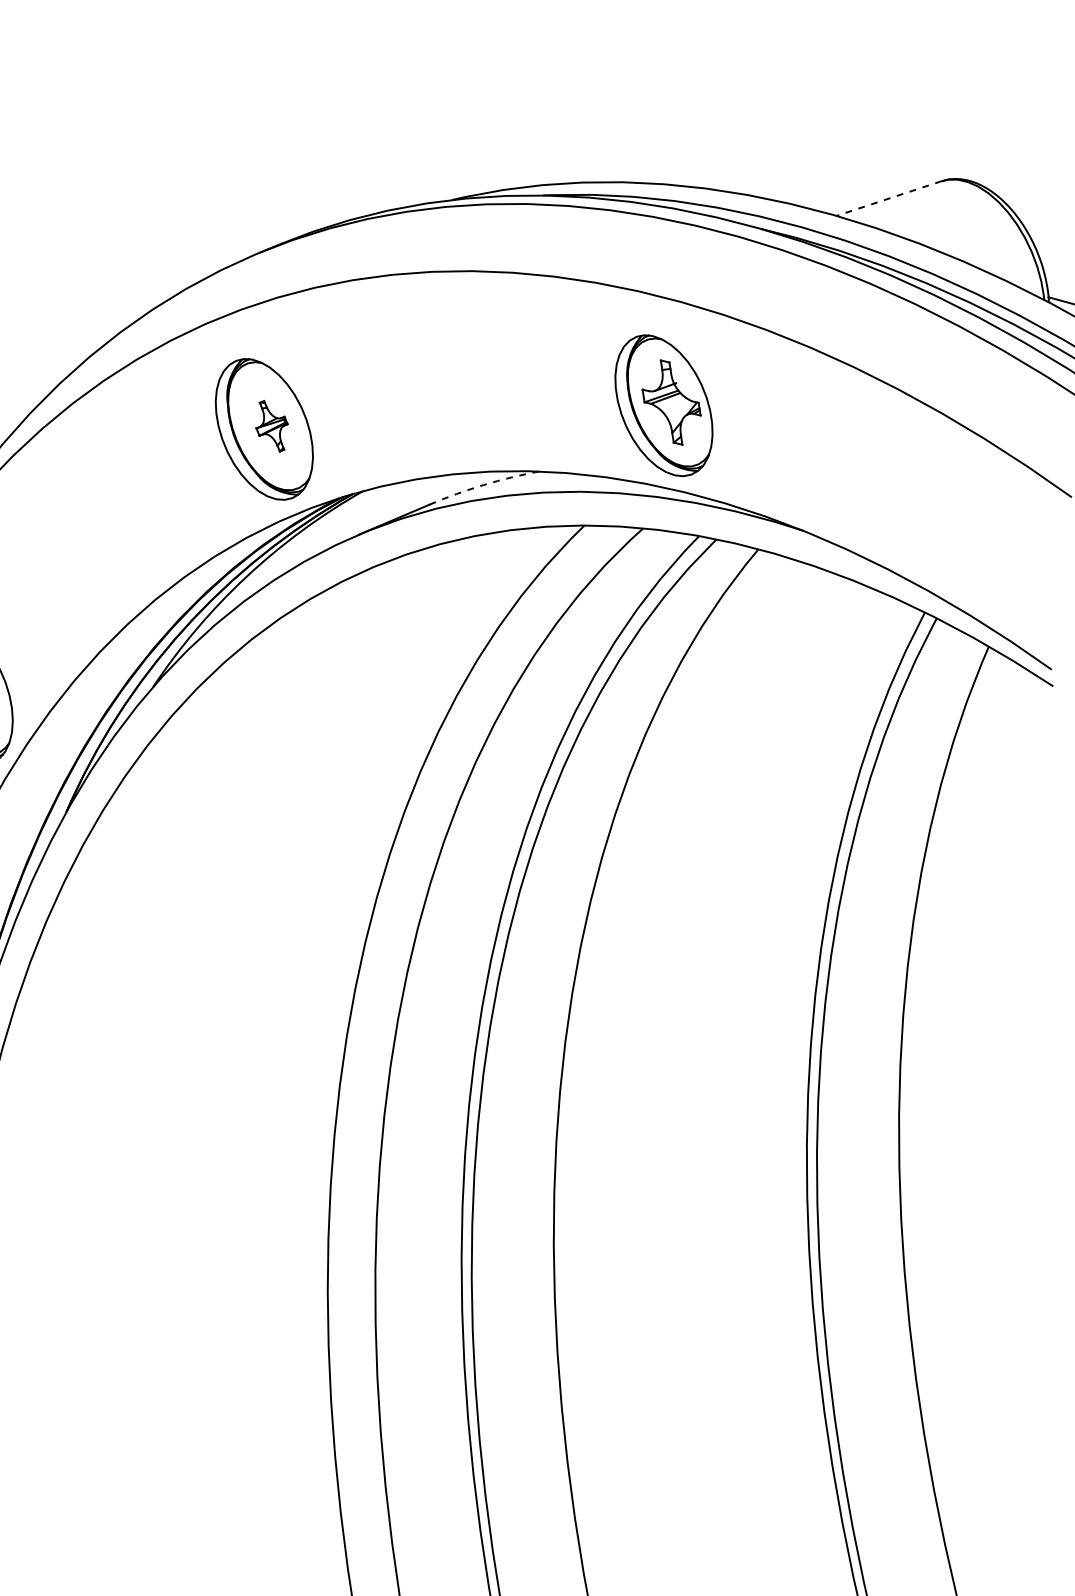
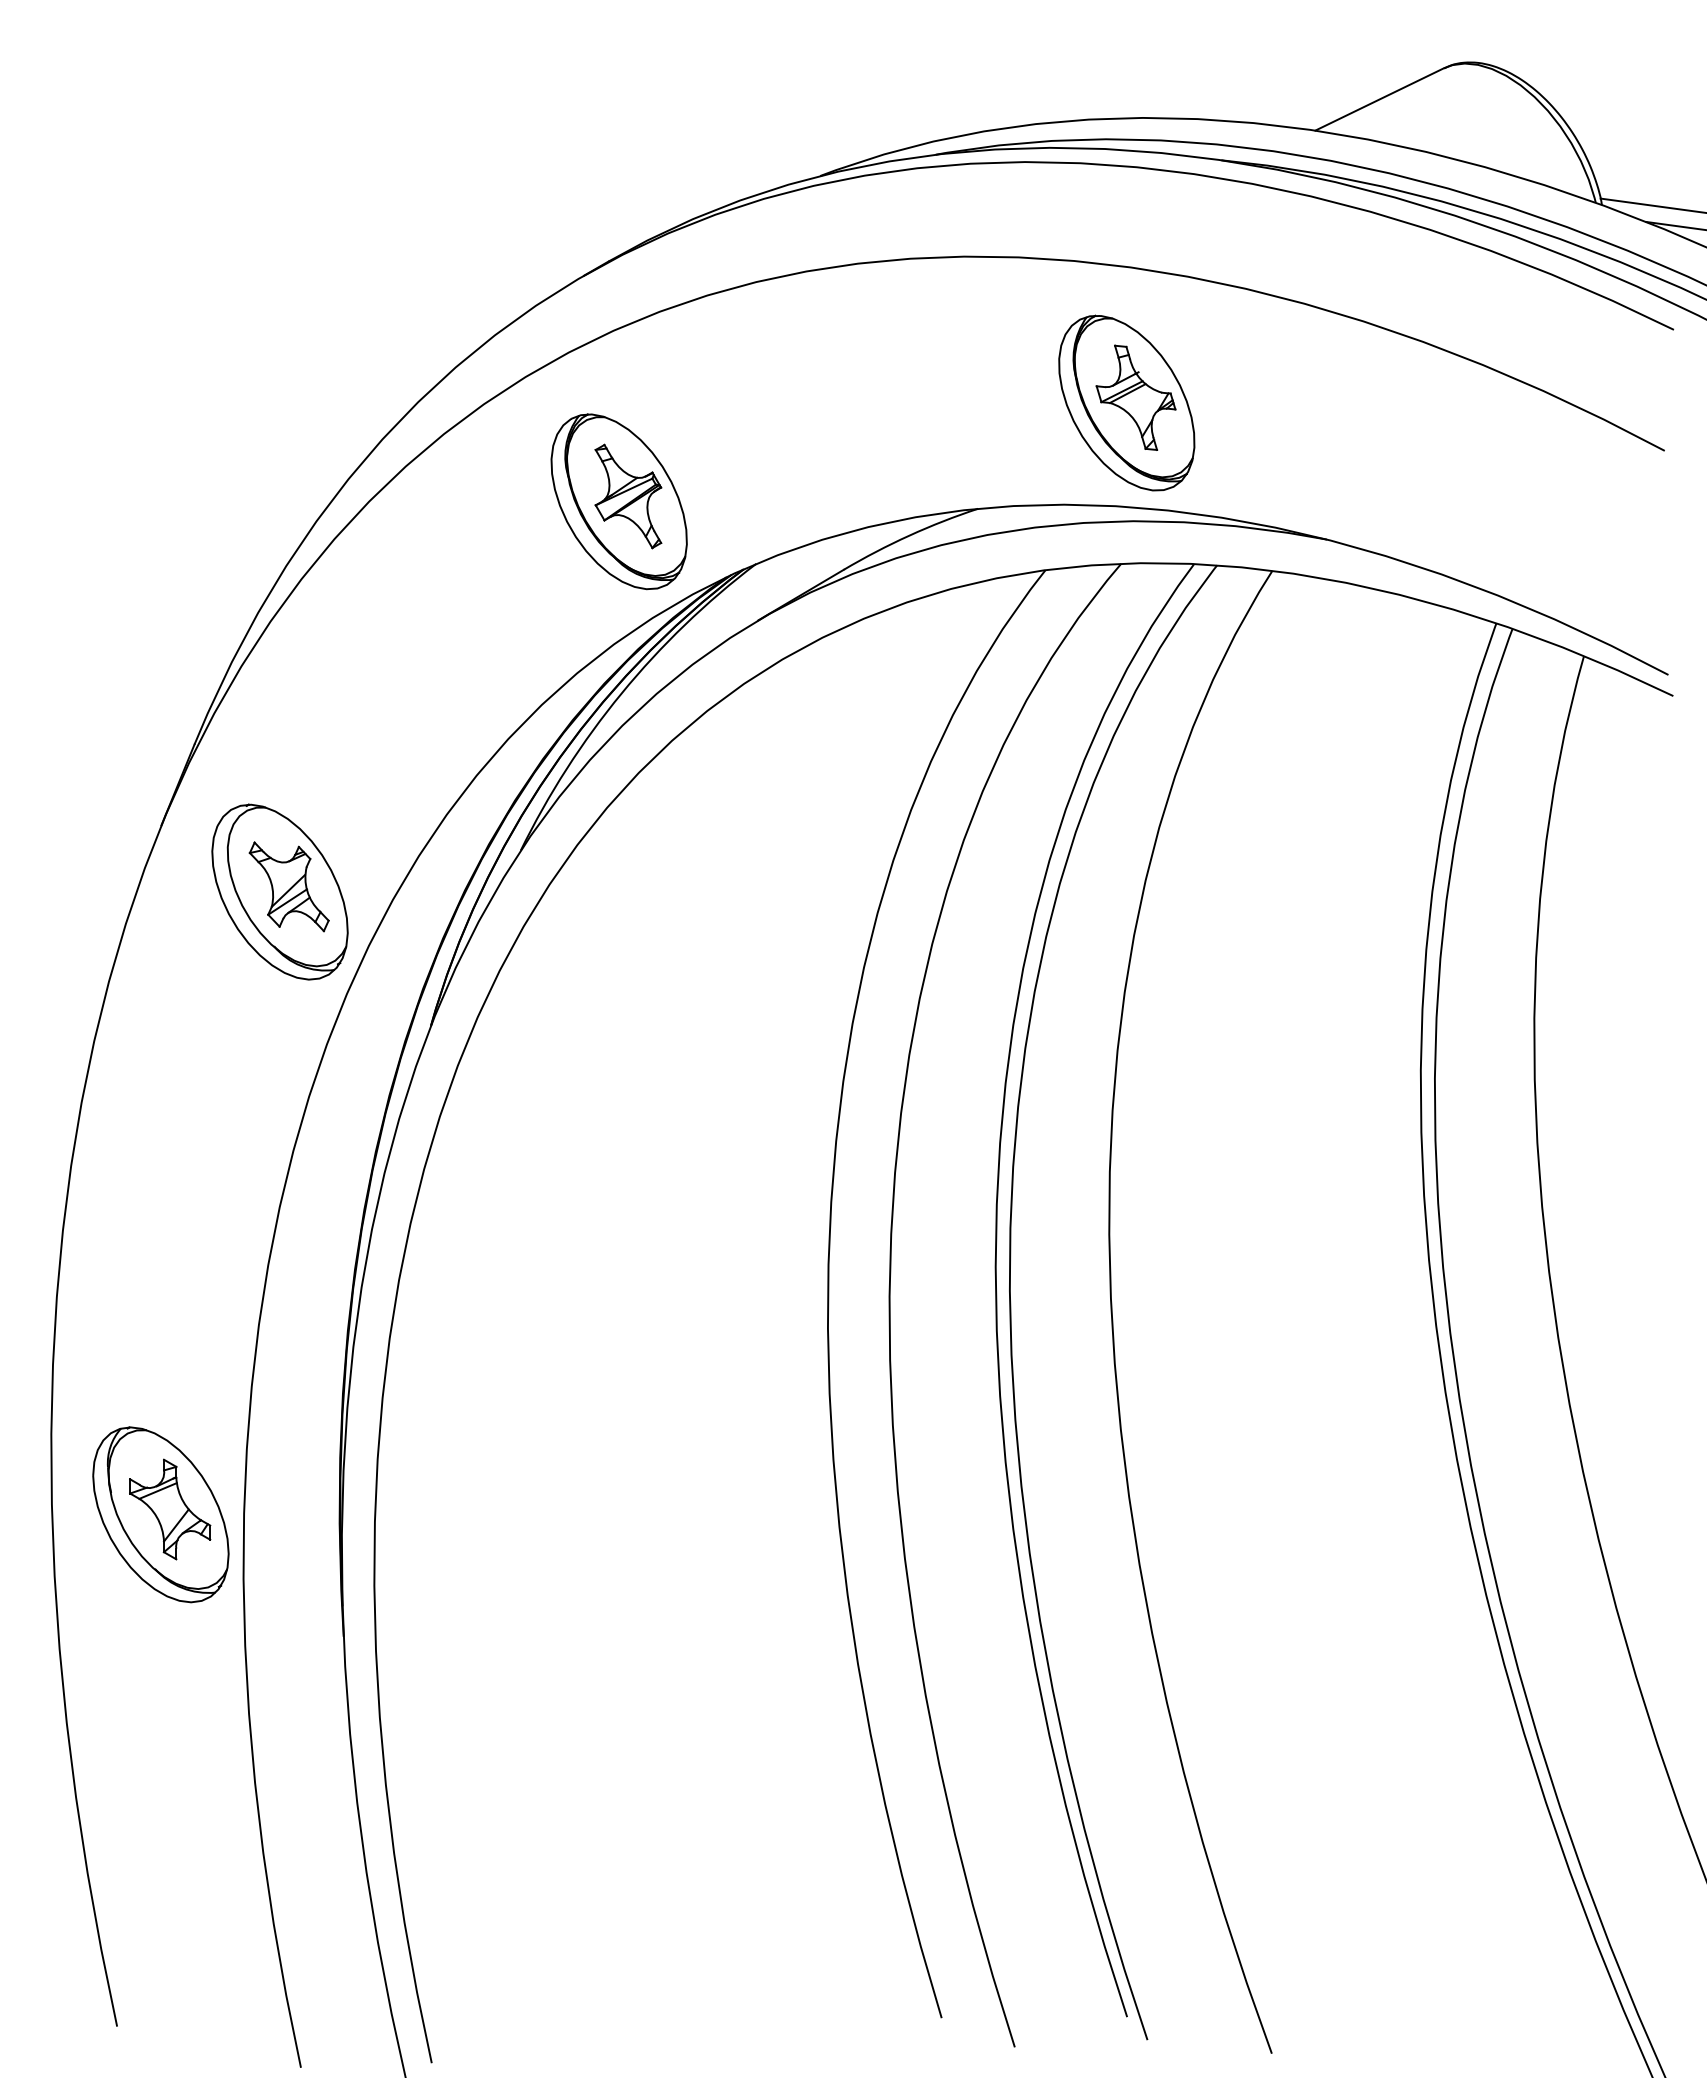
line: (888, 198) -> (1379, 99), dashed -> solid
part: (272, 426) -> (628, 496), size x1.67
arc: (483, 485) -> (909, 535), dashed -> solid

